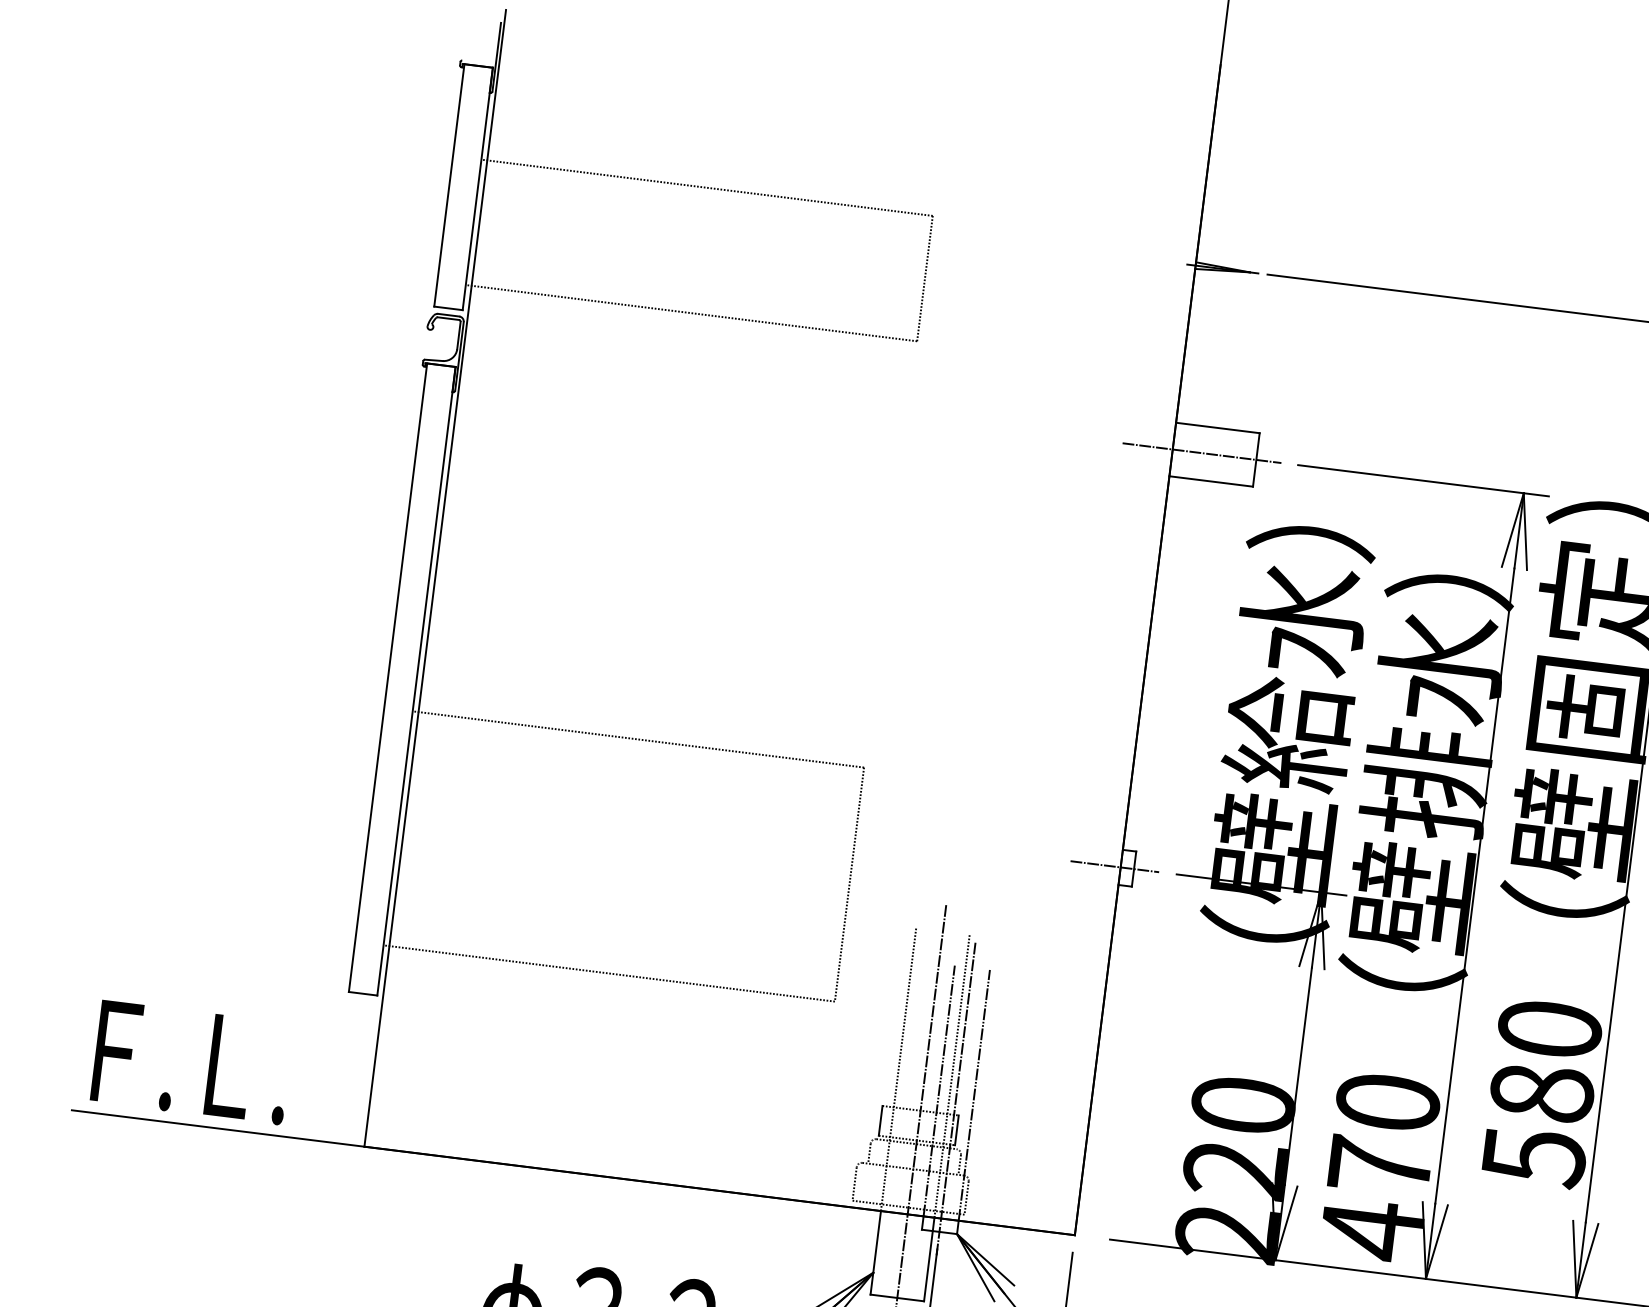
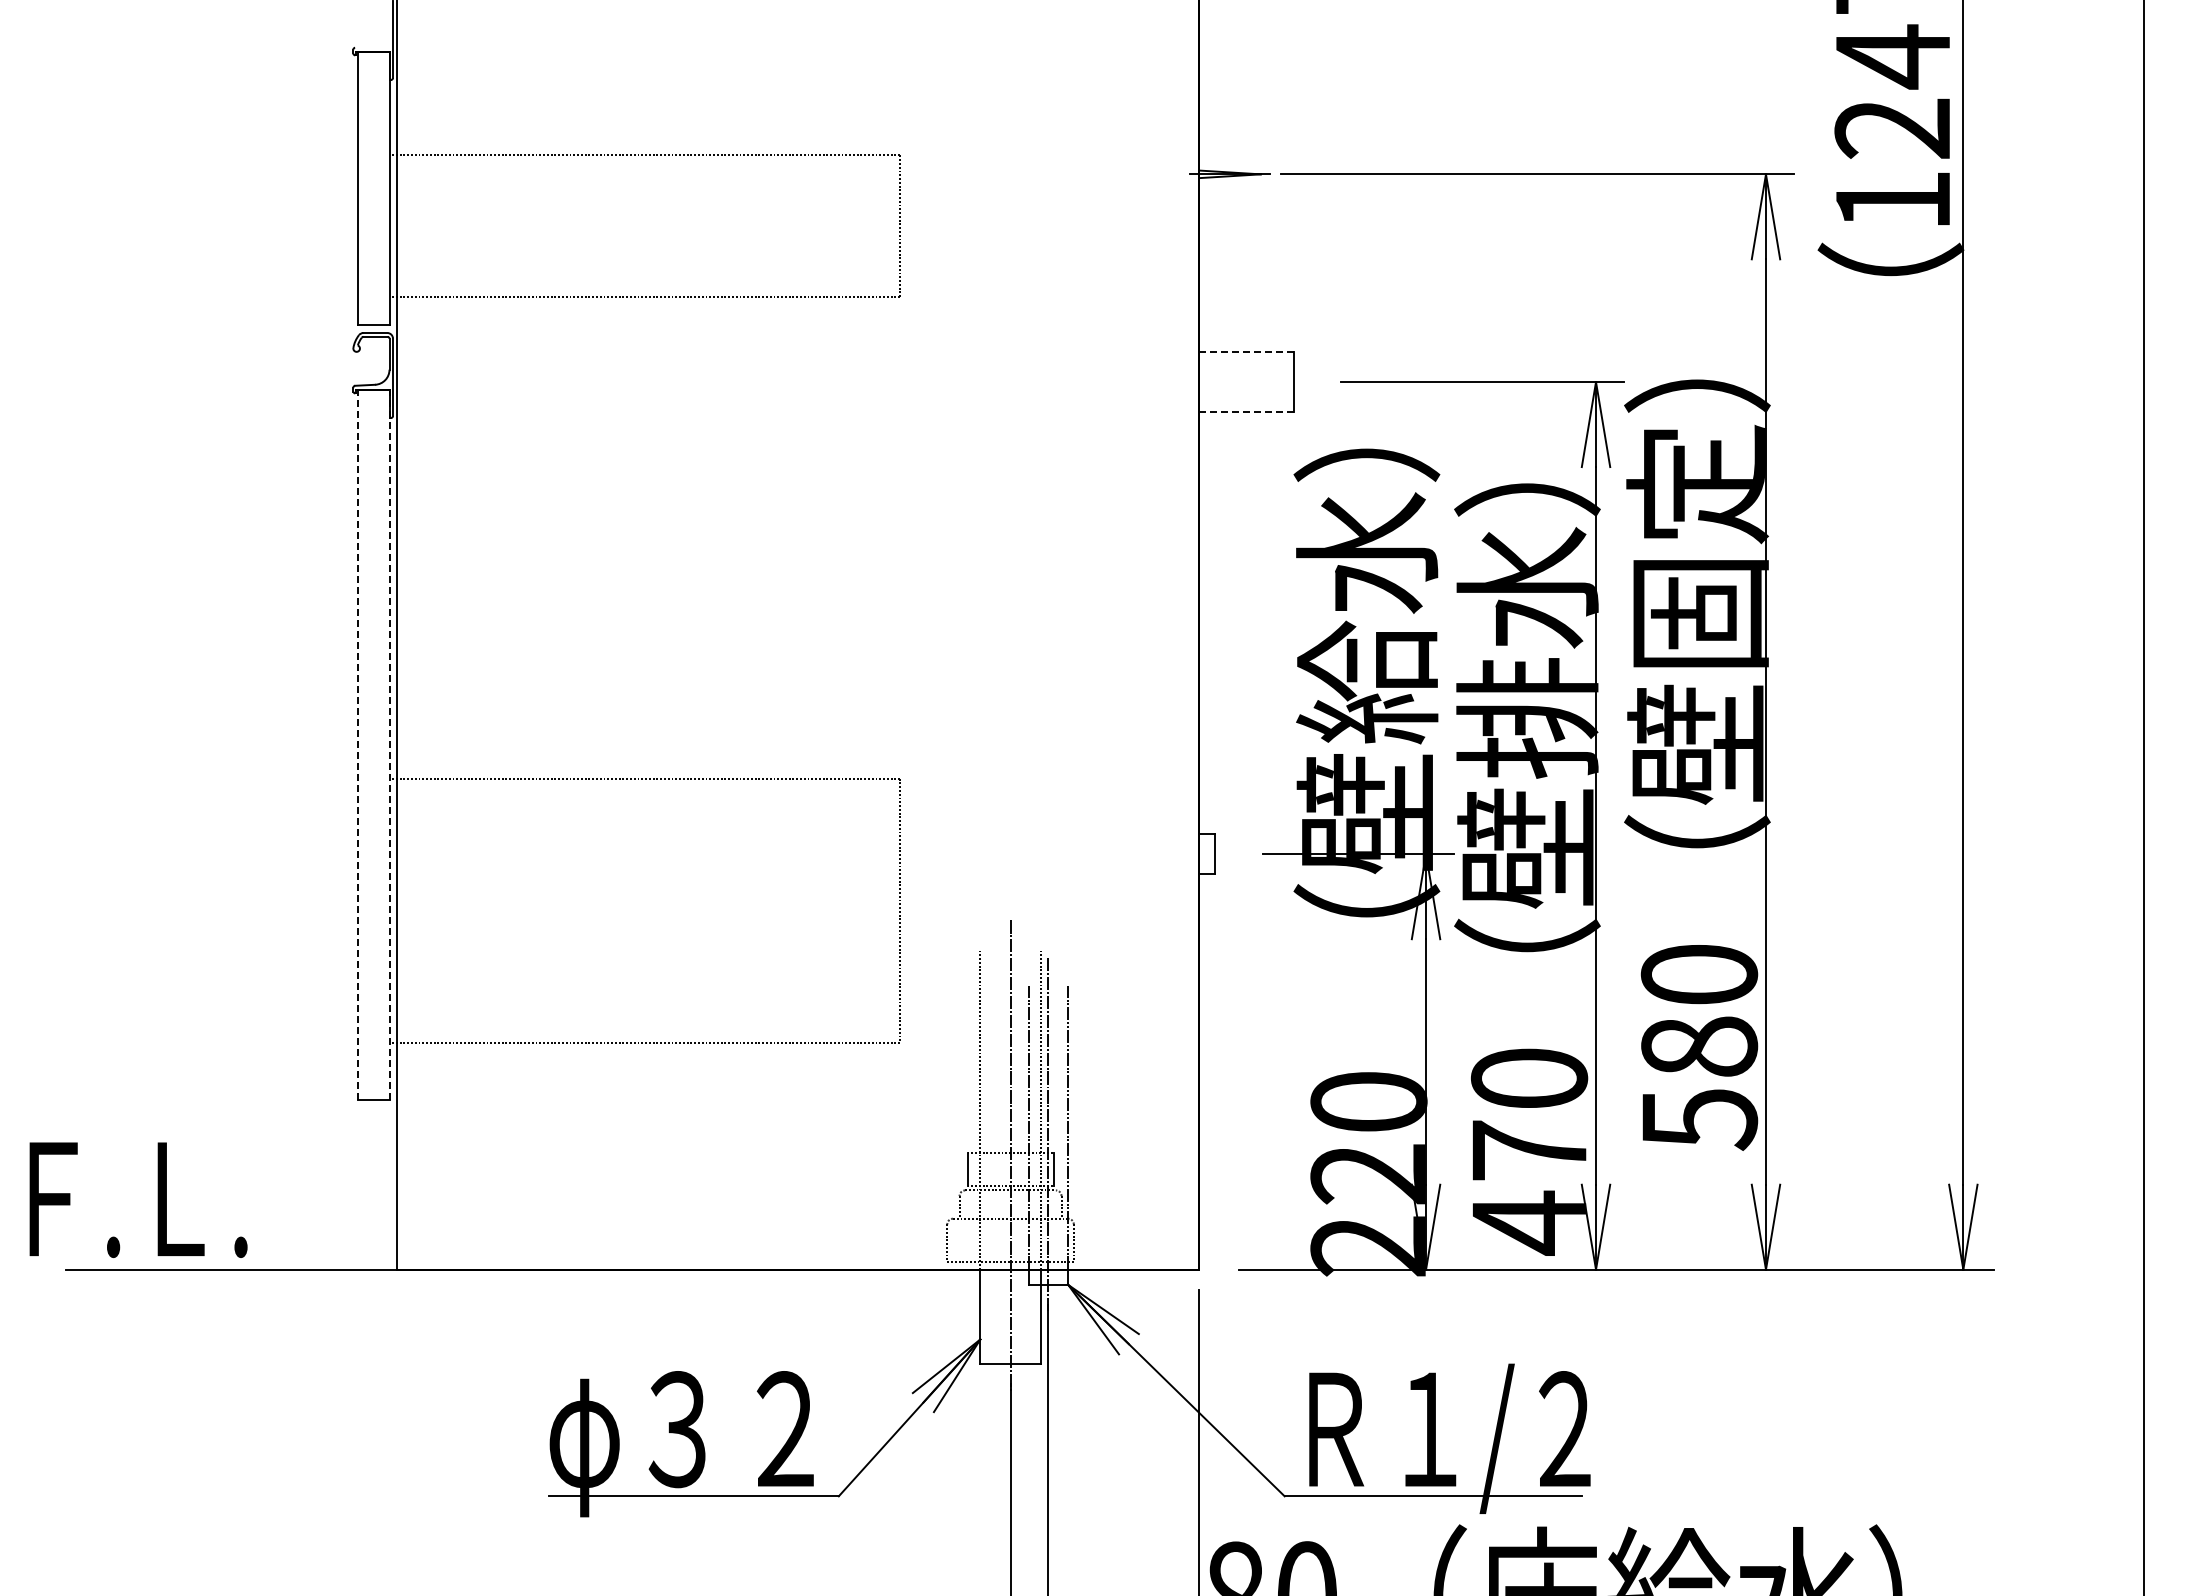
line: (1218, 427) -> (1247, 351), solid -> dashed
line: (1201, 453) -> (1232, 382), removed
line: (1211, 481) -> (1247, 412), solid -> dashed
line: (388, 677) -> (358, 744), solid -> dashed
line: (416, 681) -> (390, 744), solid -> dashed
line: (1114, 866) -> (1192, 854), removed
text: (192, 1062) -> (138, 1199), moved

